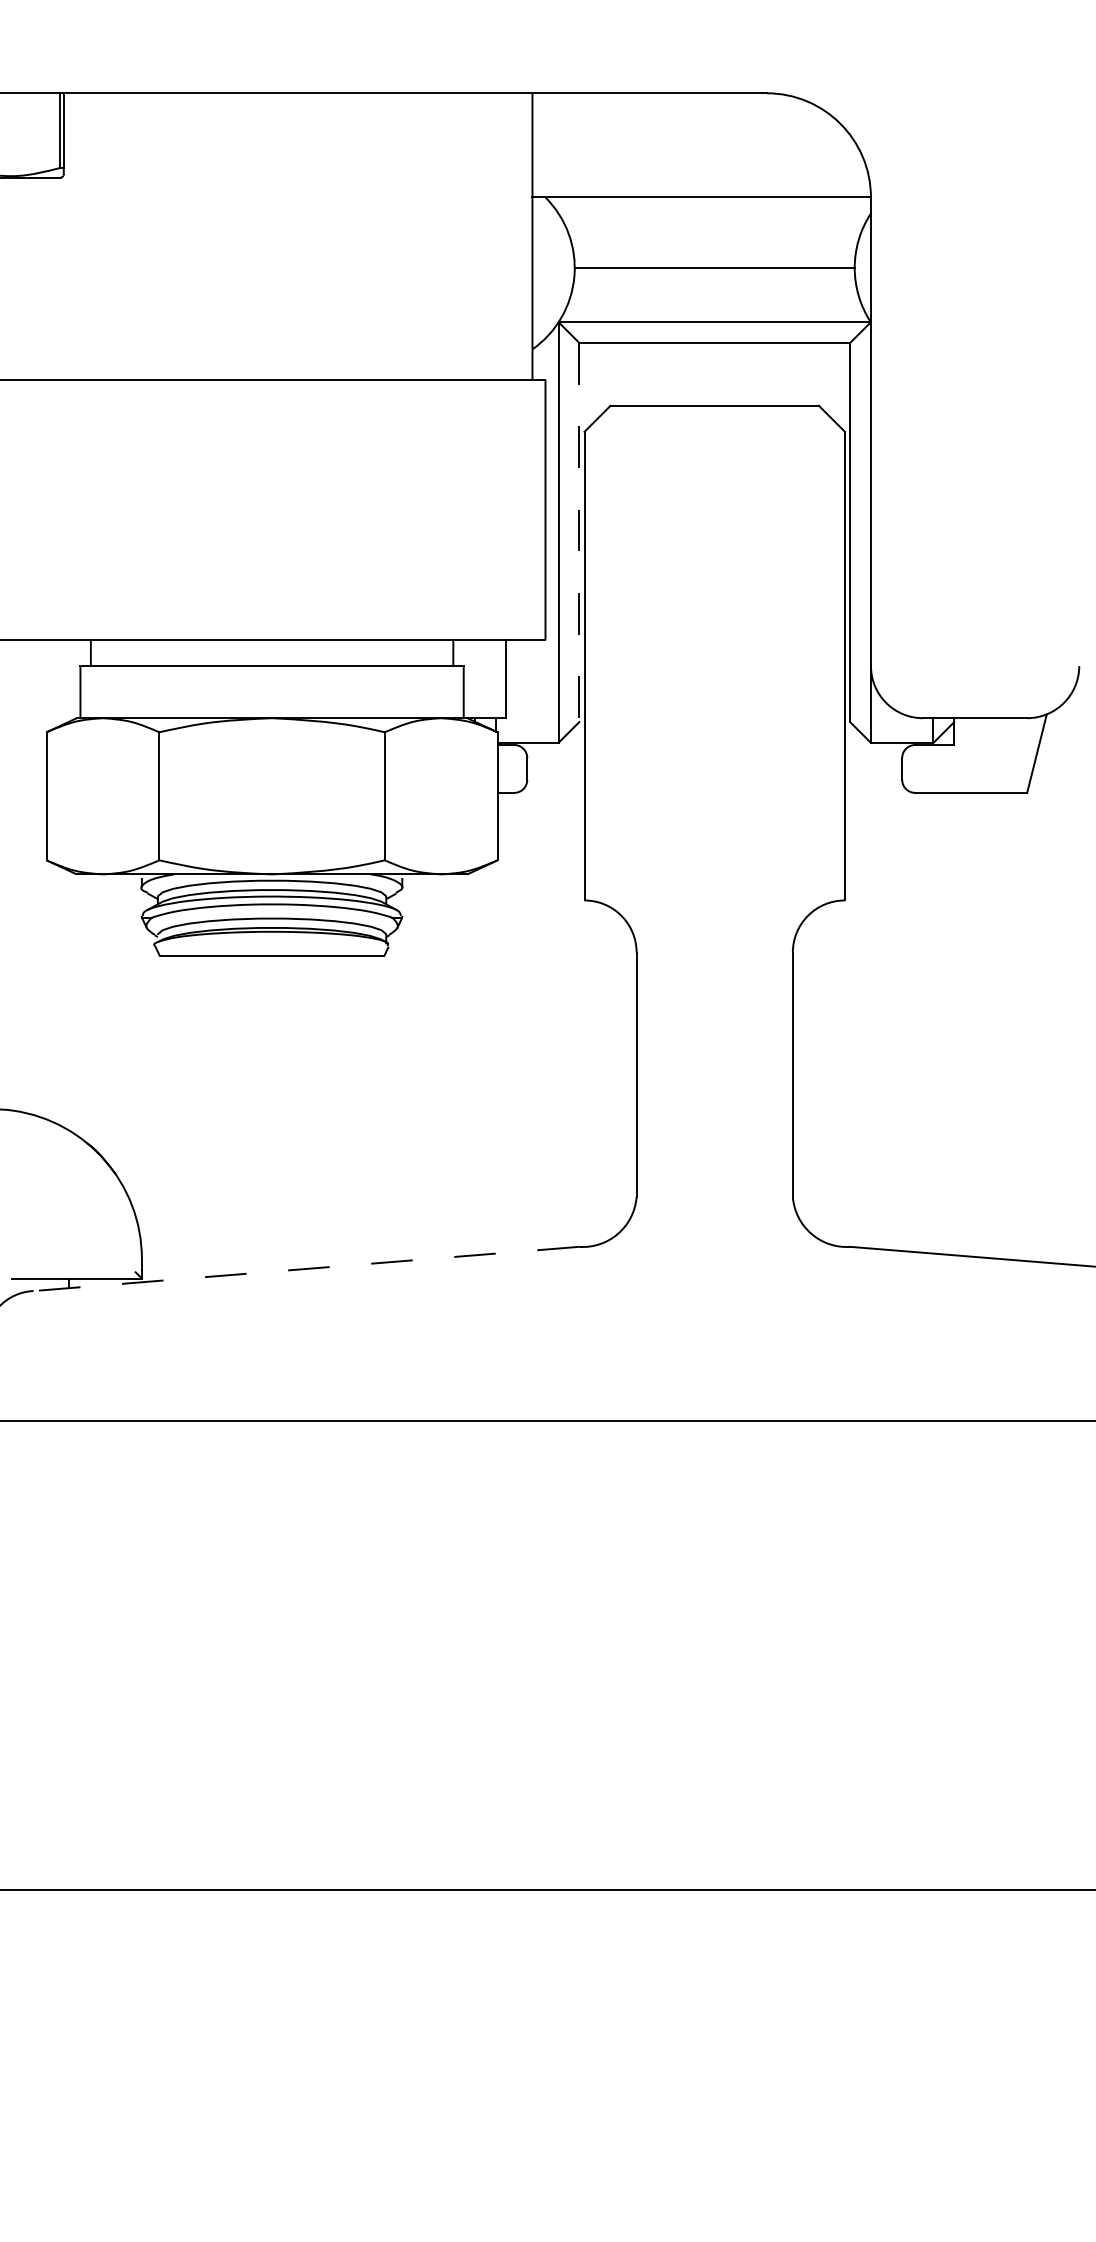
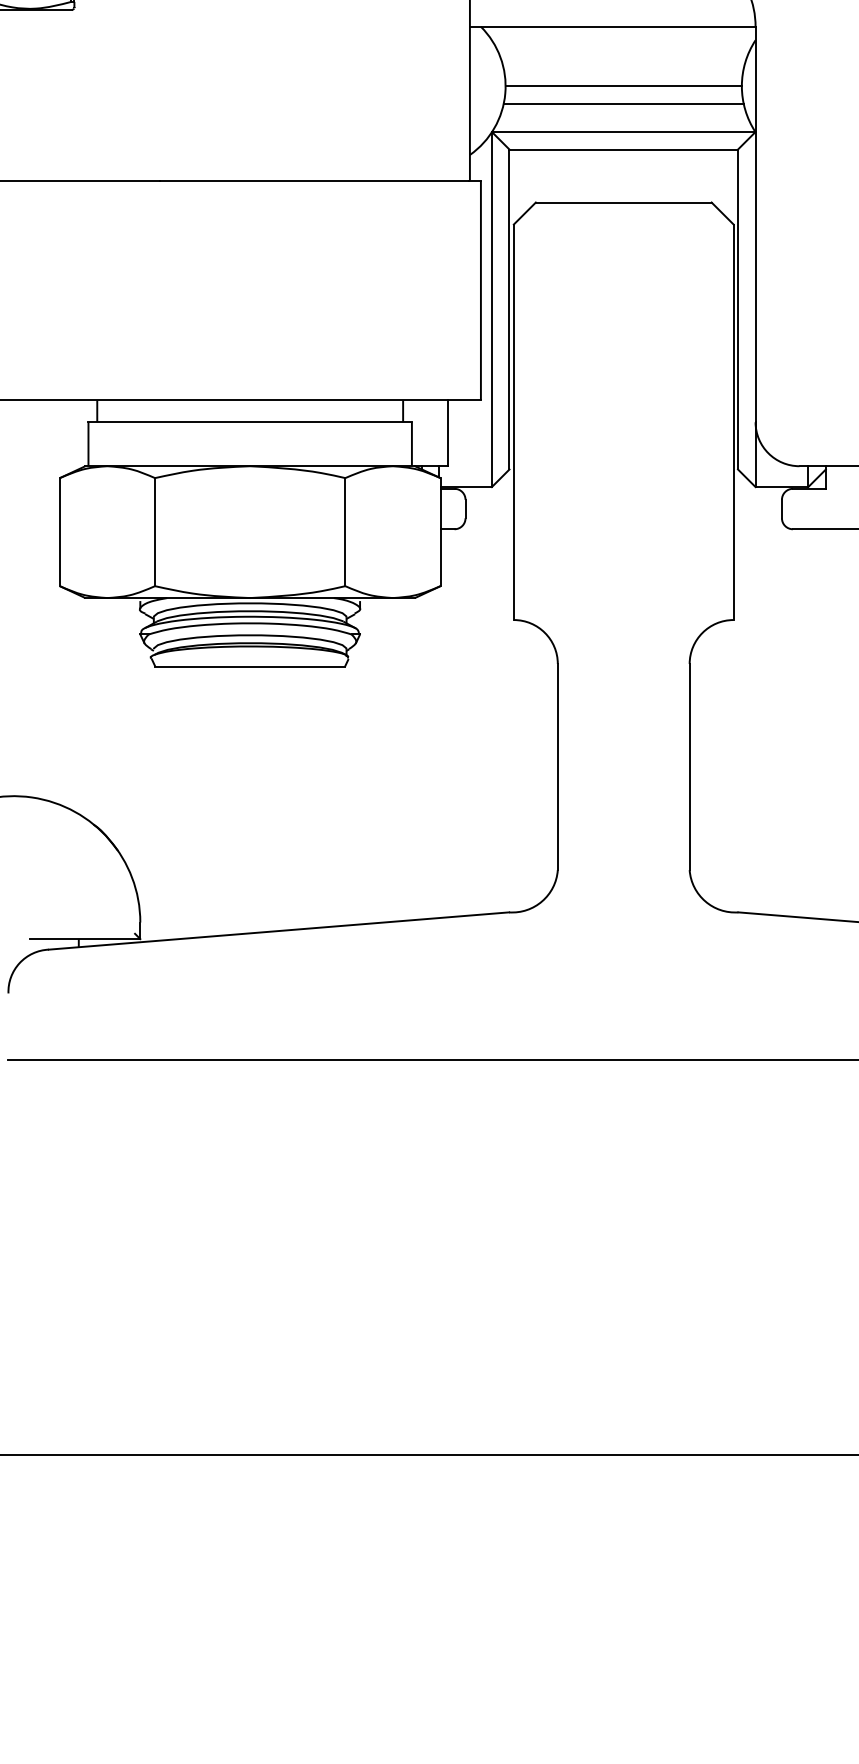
line: (714, 288) -> (623, 103), added
line: (579, 532) -> (509, 309), dashed -> solid
line: (306, 1268) -> (279, 930), dashed -> solid

